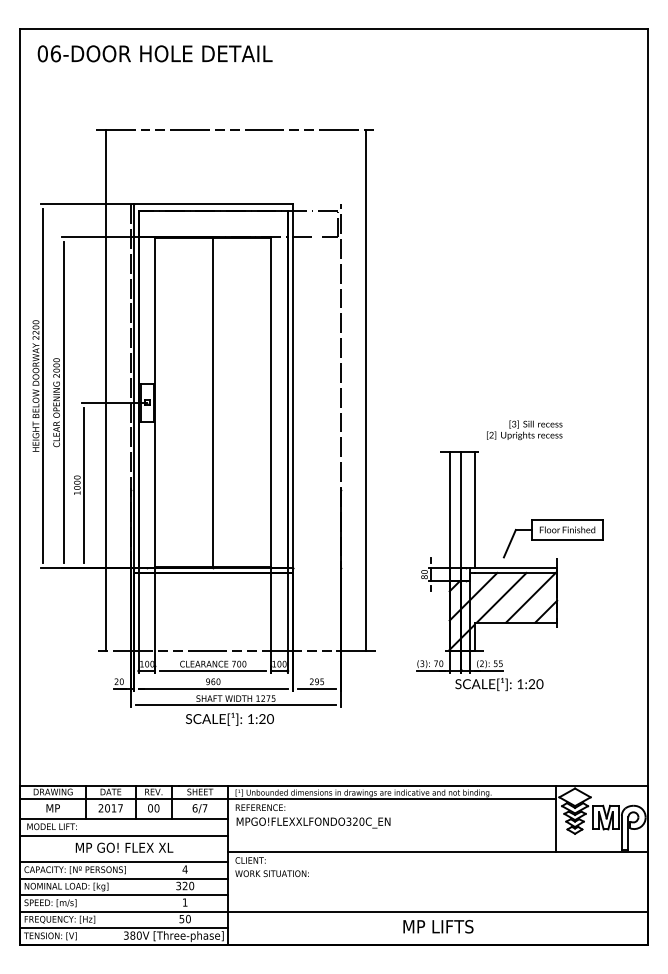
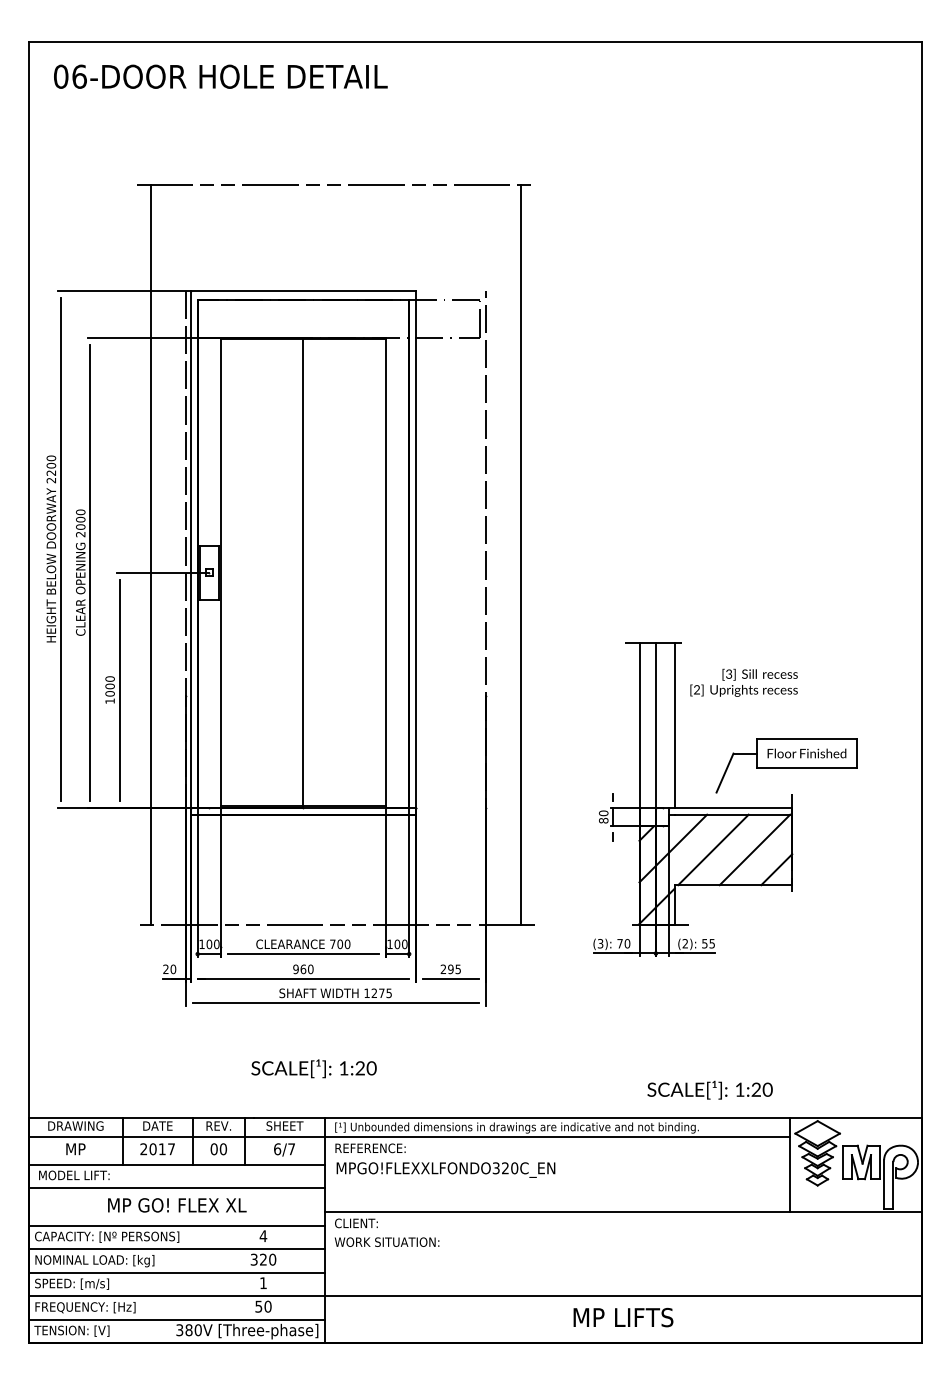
text: (524, 430) -> (743, 682), moved
text: (498, 683) -> (709, 1089), moved
text: (229, 719) -> (313, 1068), moved

